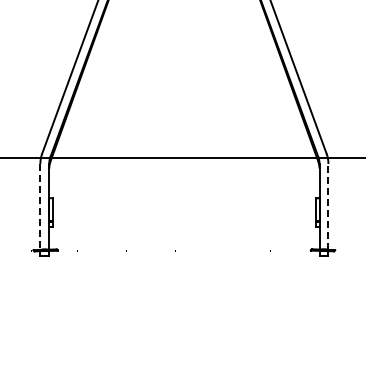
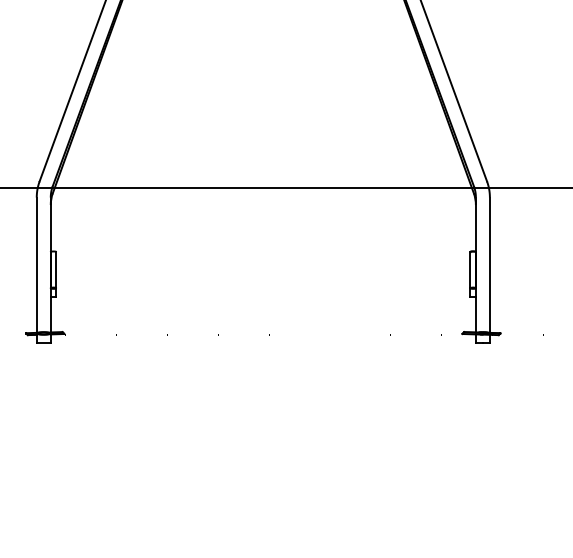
line: (328, 206) -> (490, 264), dashed -> solid
line: (40, 207) -> (36, 266), dashed -> solid

